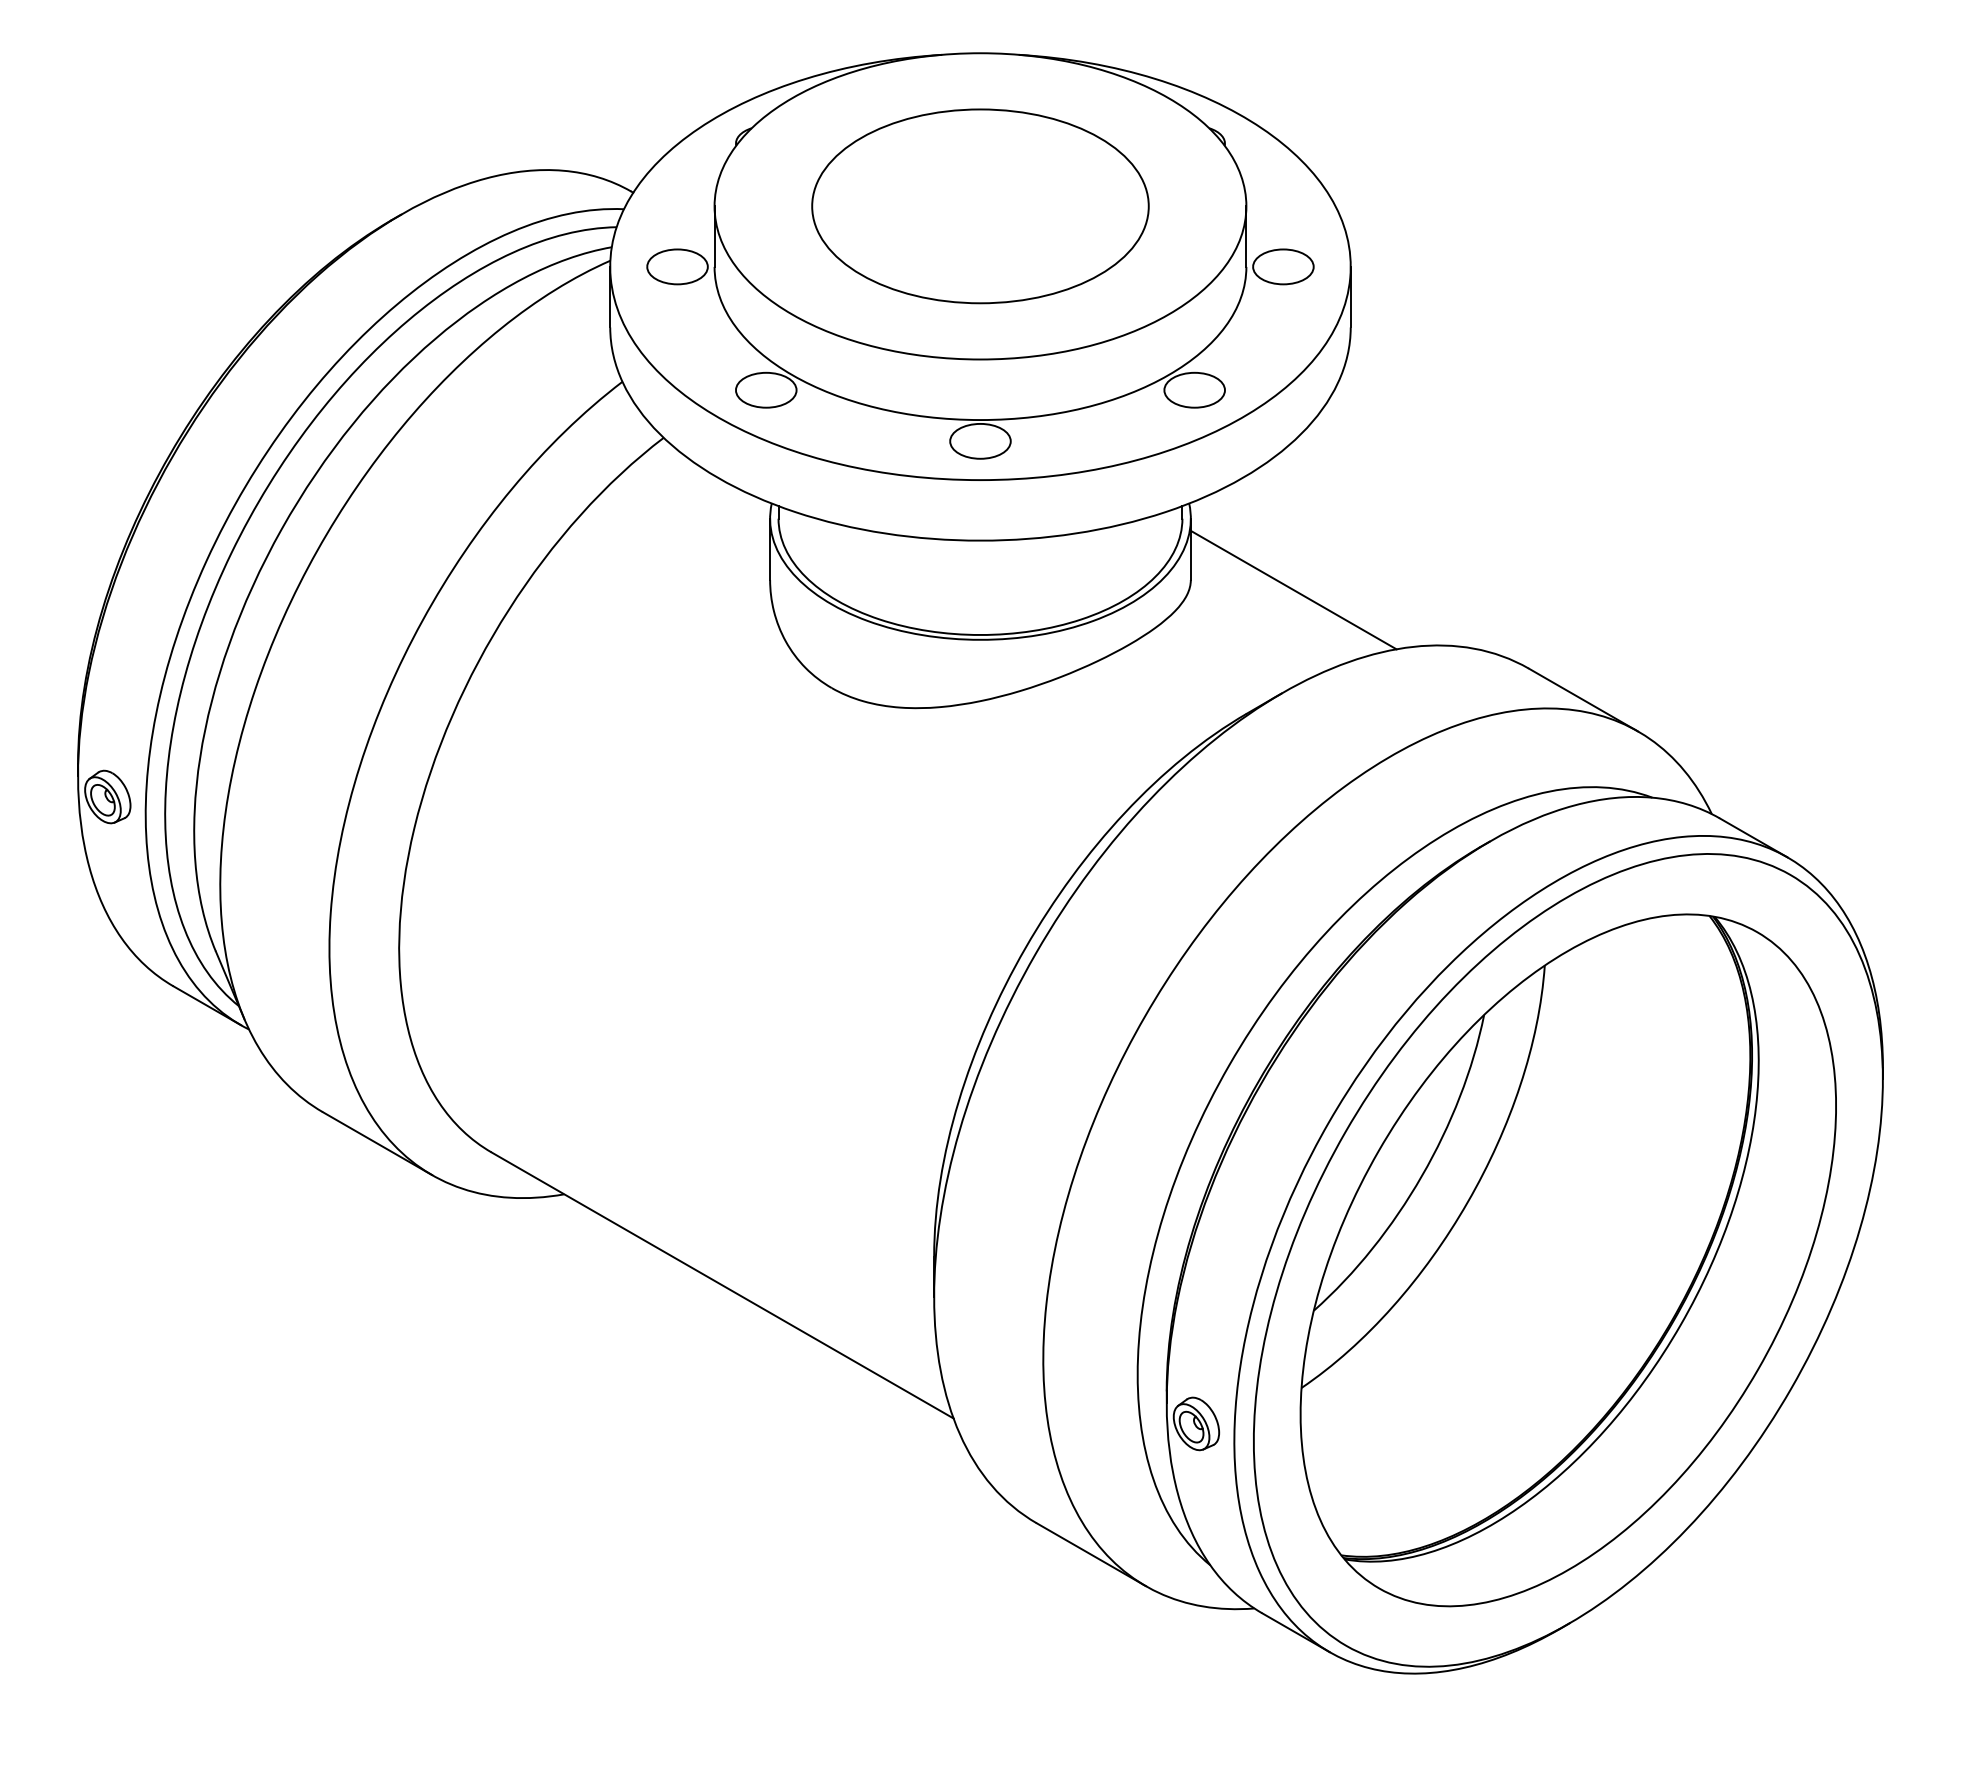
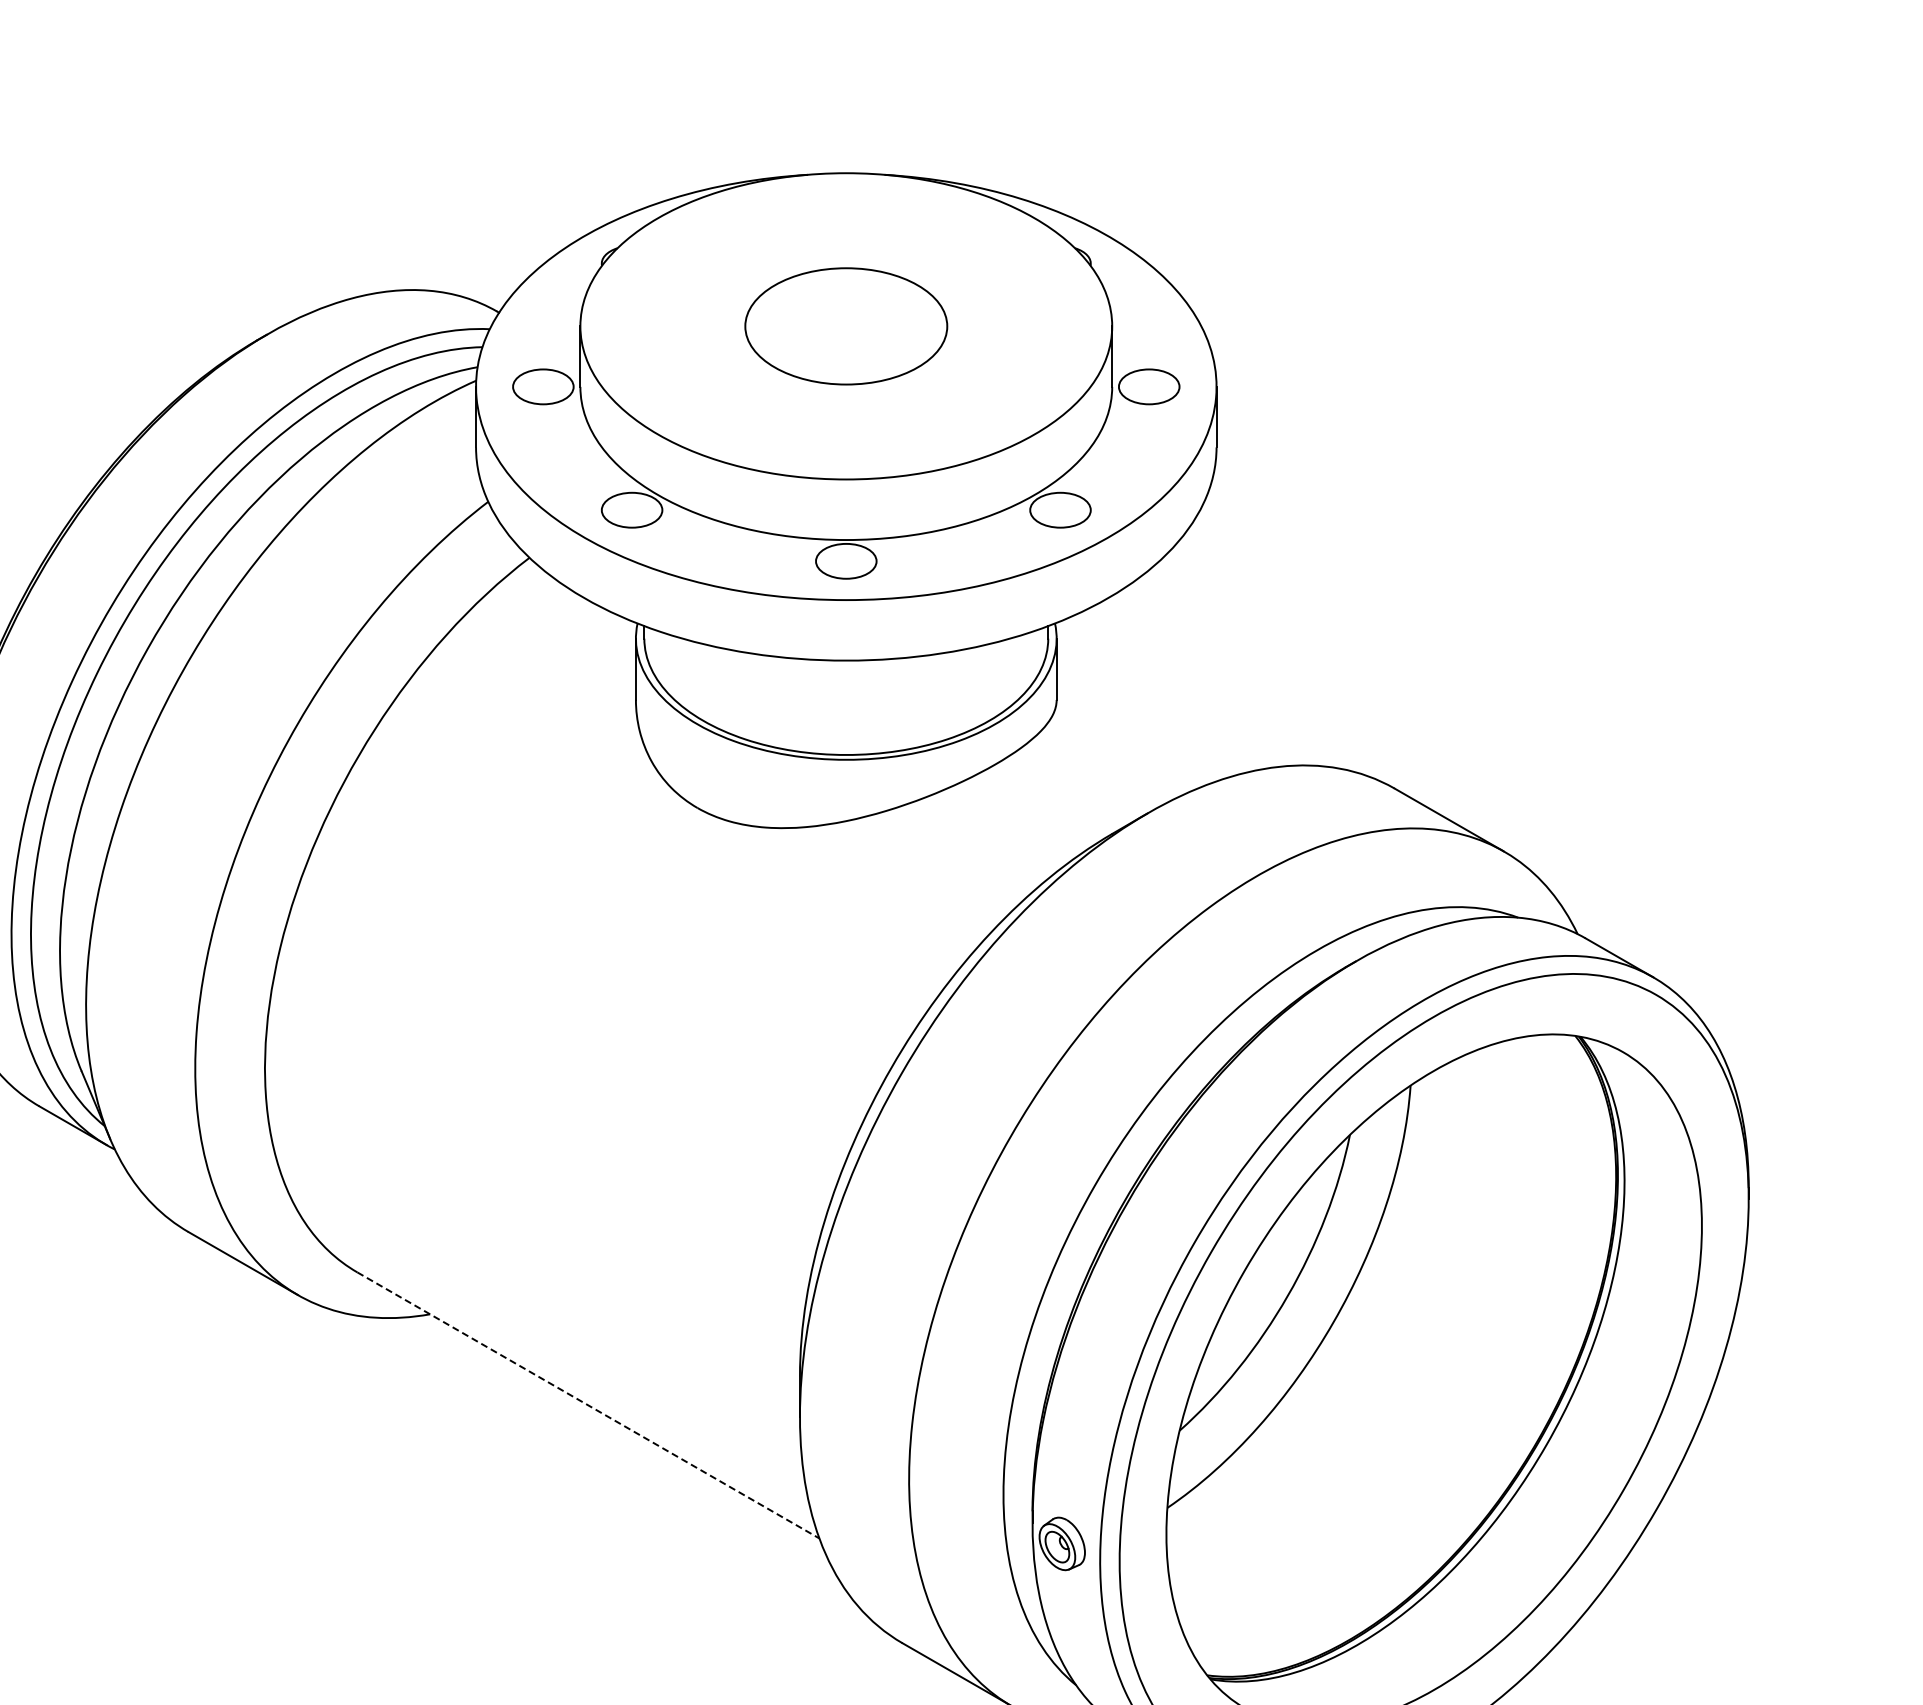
part: (980, 206) -> (846, 326), size x0.6
line: (1293, 589) -> (1159, 709), removed
line: (722, 1285) -> (588, 1405), solid -> dashed

